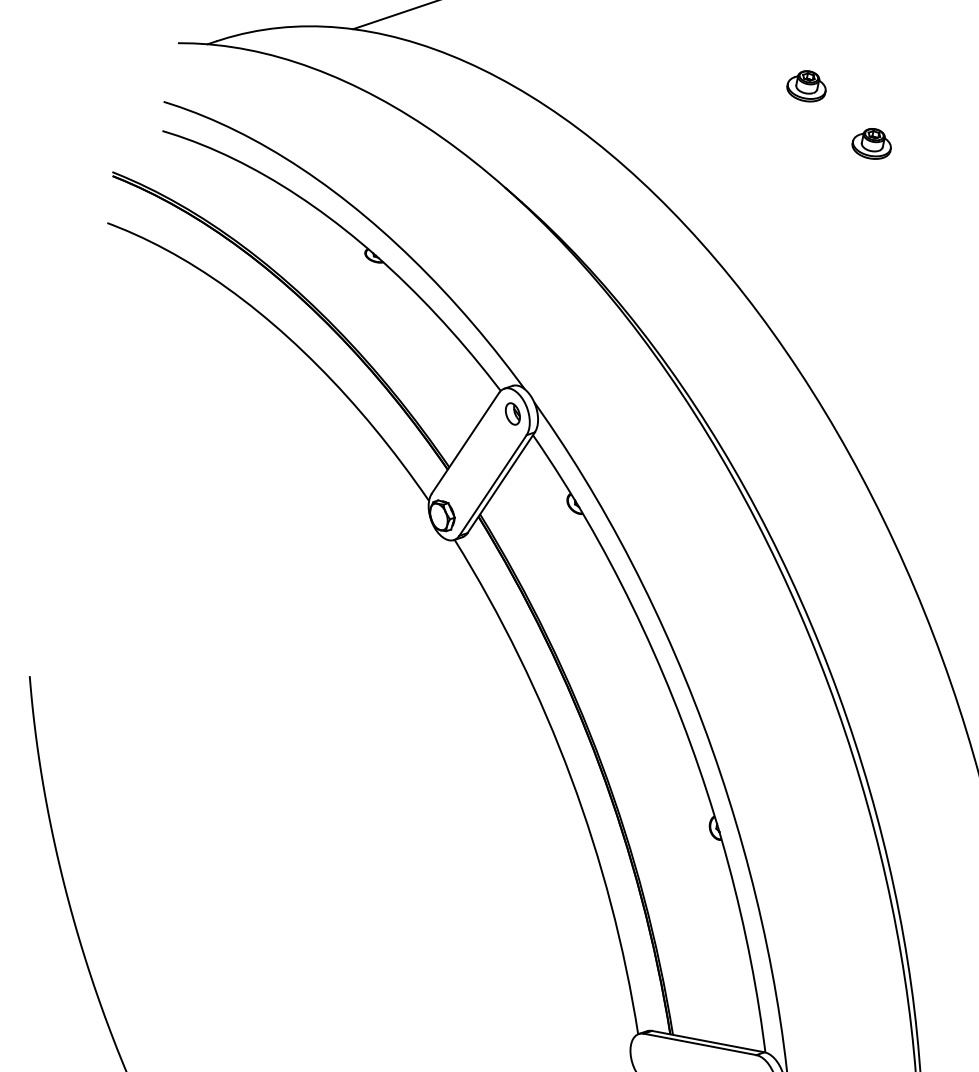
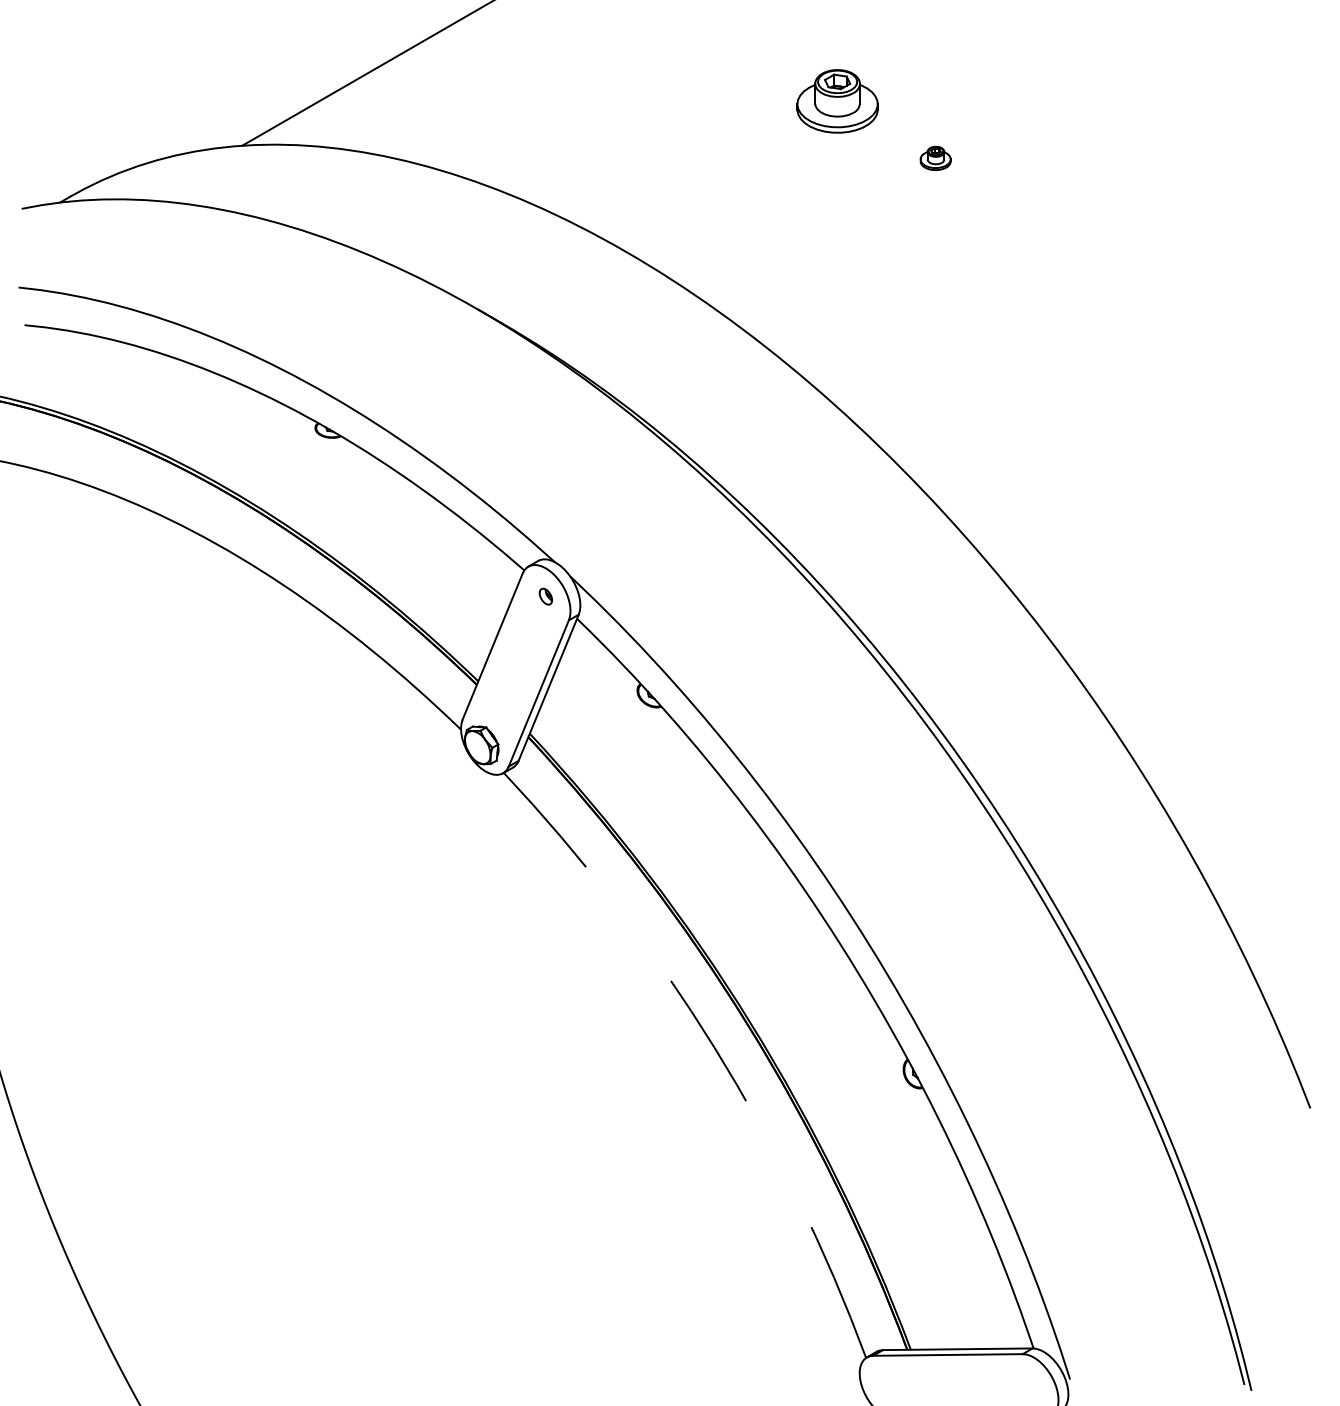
part: (807, 86) -> (837, 101), size x1.6
part: (871, 143) -> (935, 158), size x0.6
part: (512, 413) -> (545, 596), size x0.6
arc: (571, 778) -> (714, 1047), solid -> dashed

